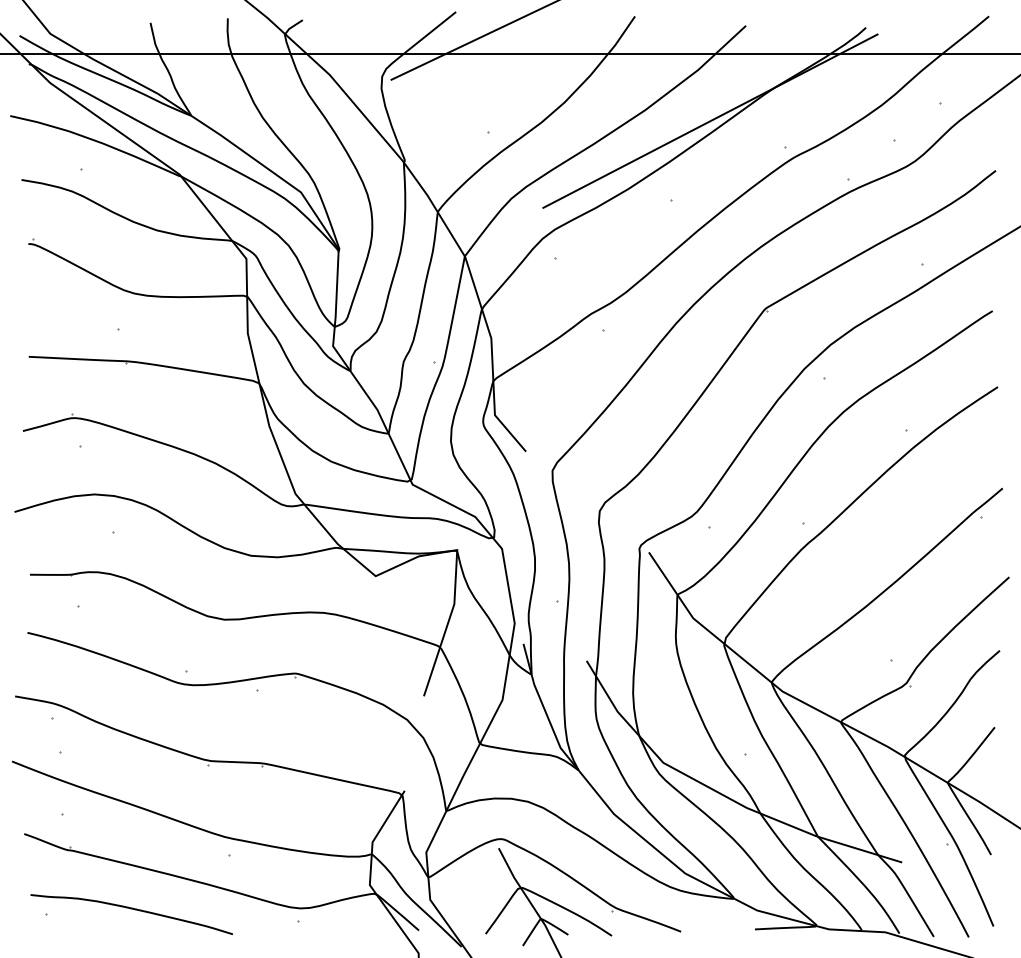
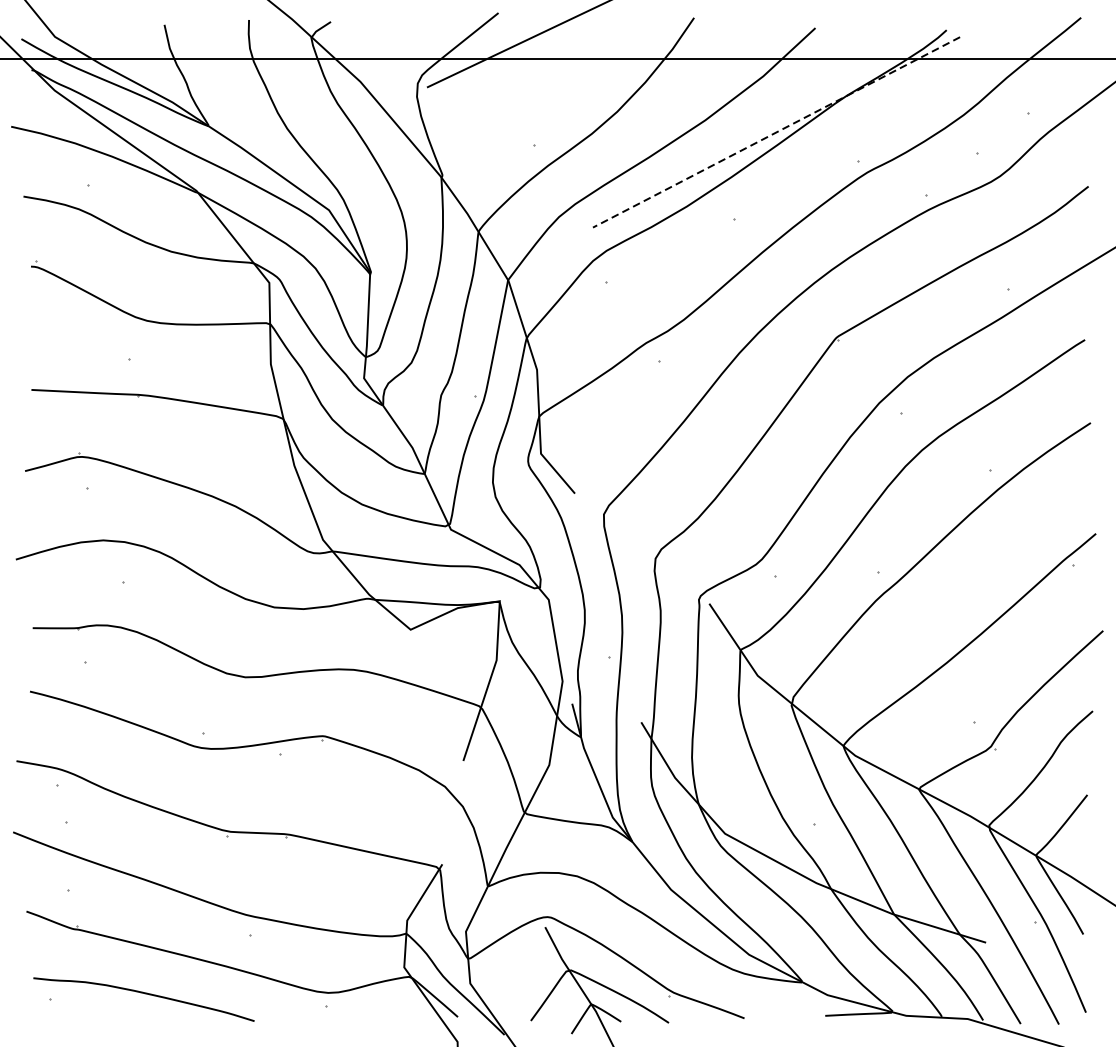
line: (709, 121) -> (775, 132), solid -> dashed

